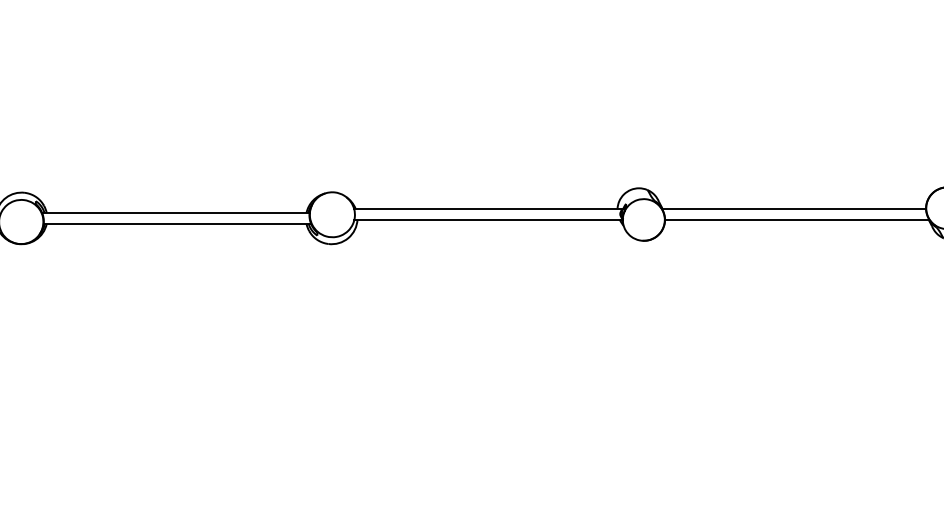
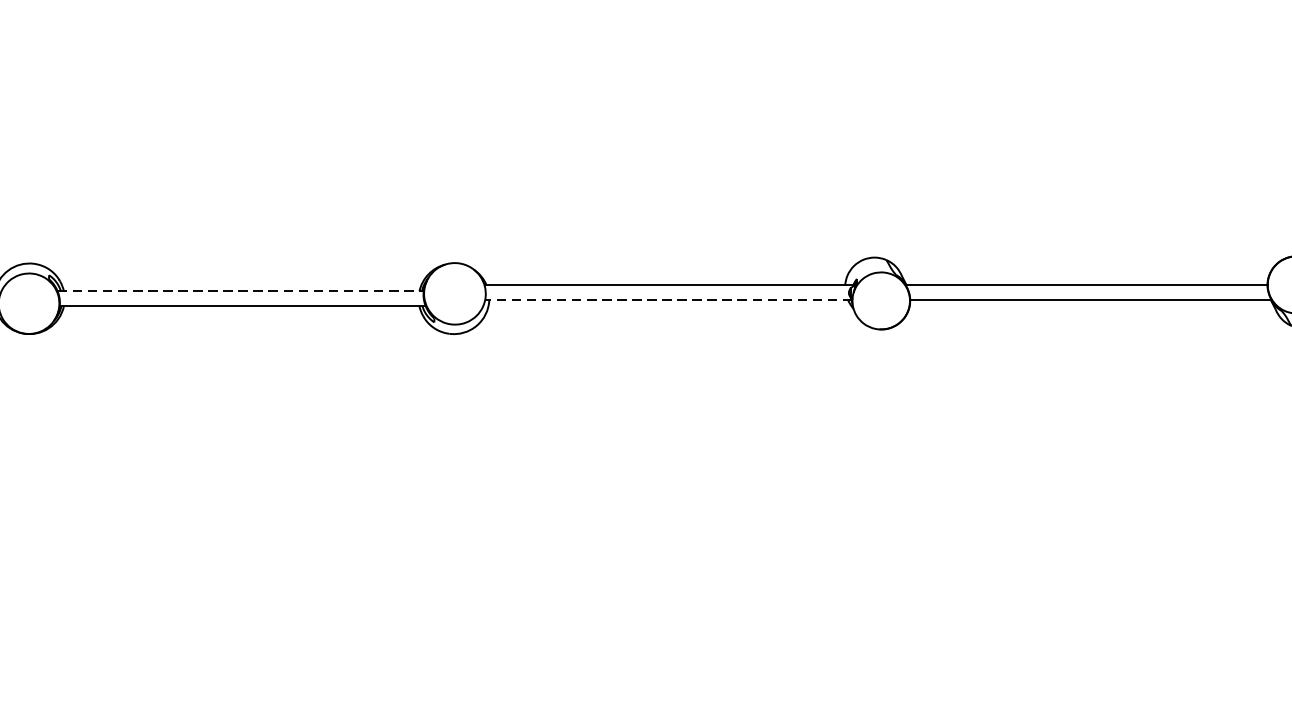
line: (175, 212) -> (240, 290), solid -> dashed
line: (488, 219) -> (668, 300), solid -> dashed

